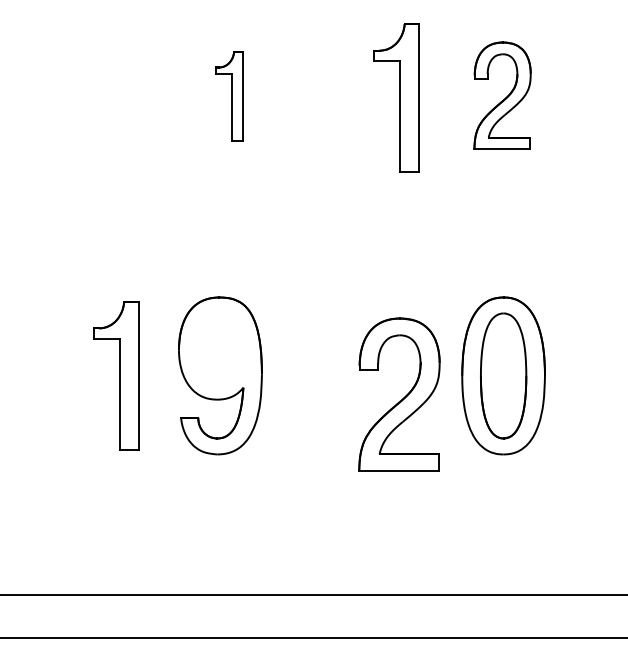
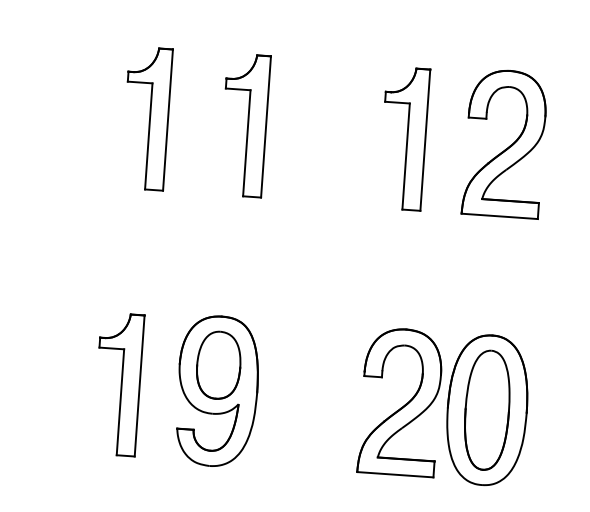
part: (126, 95) -> (146, 118), added
part: (229, 95) -> (244, 124), size x1.67
part: (502, 95) -> (504, 143), size x1.43
part: (219, 348) -> (218, 365), added
part: (399, 394) -> (400, 401), moved

